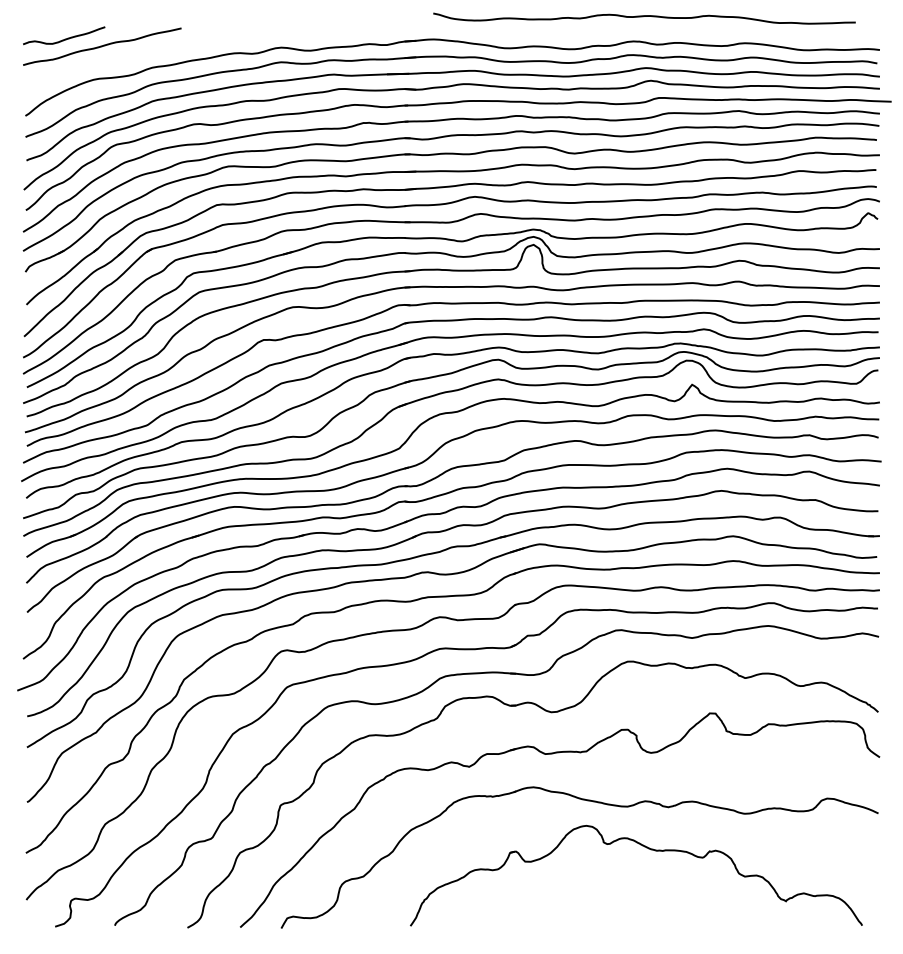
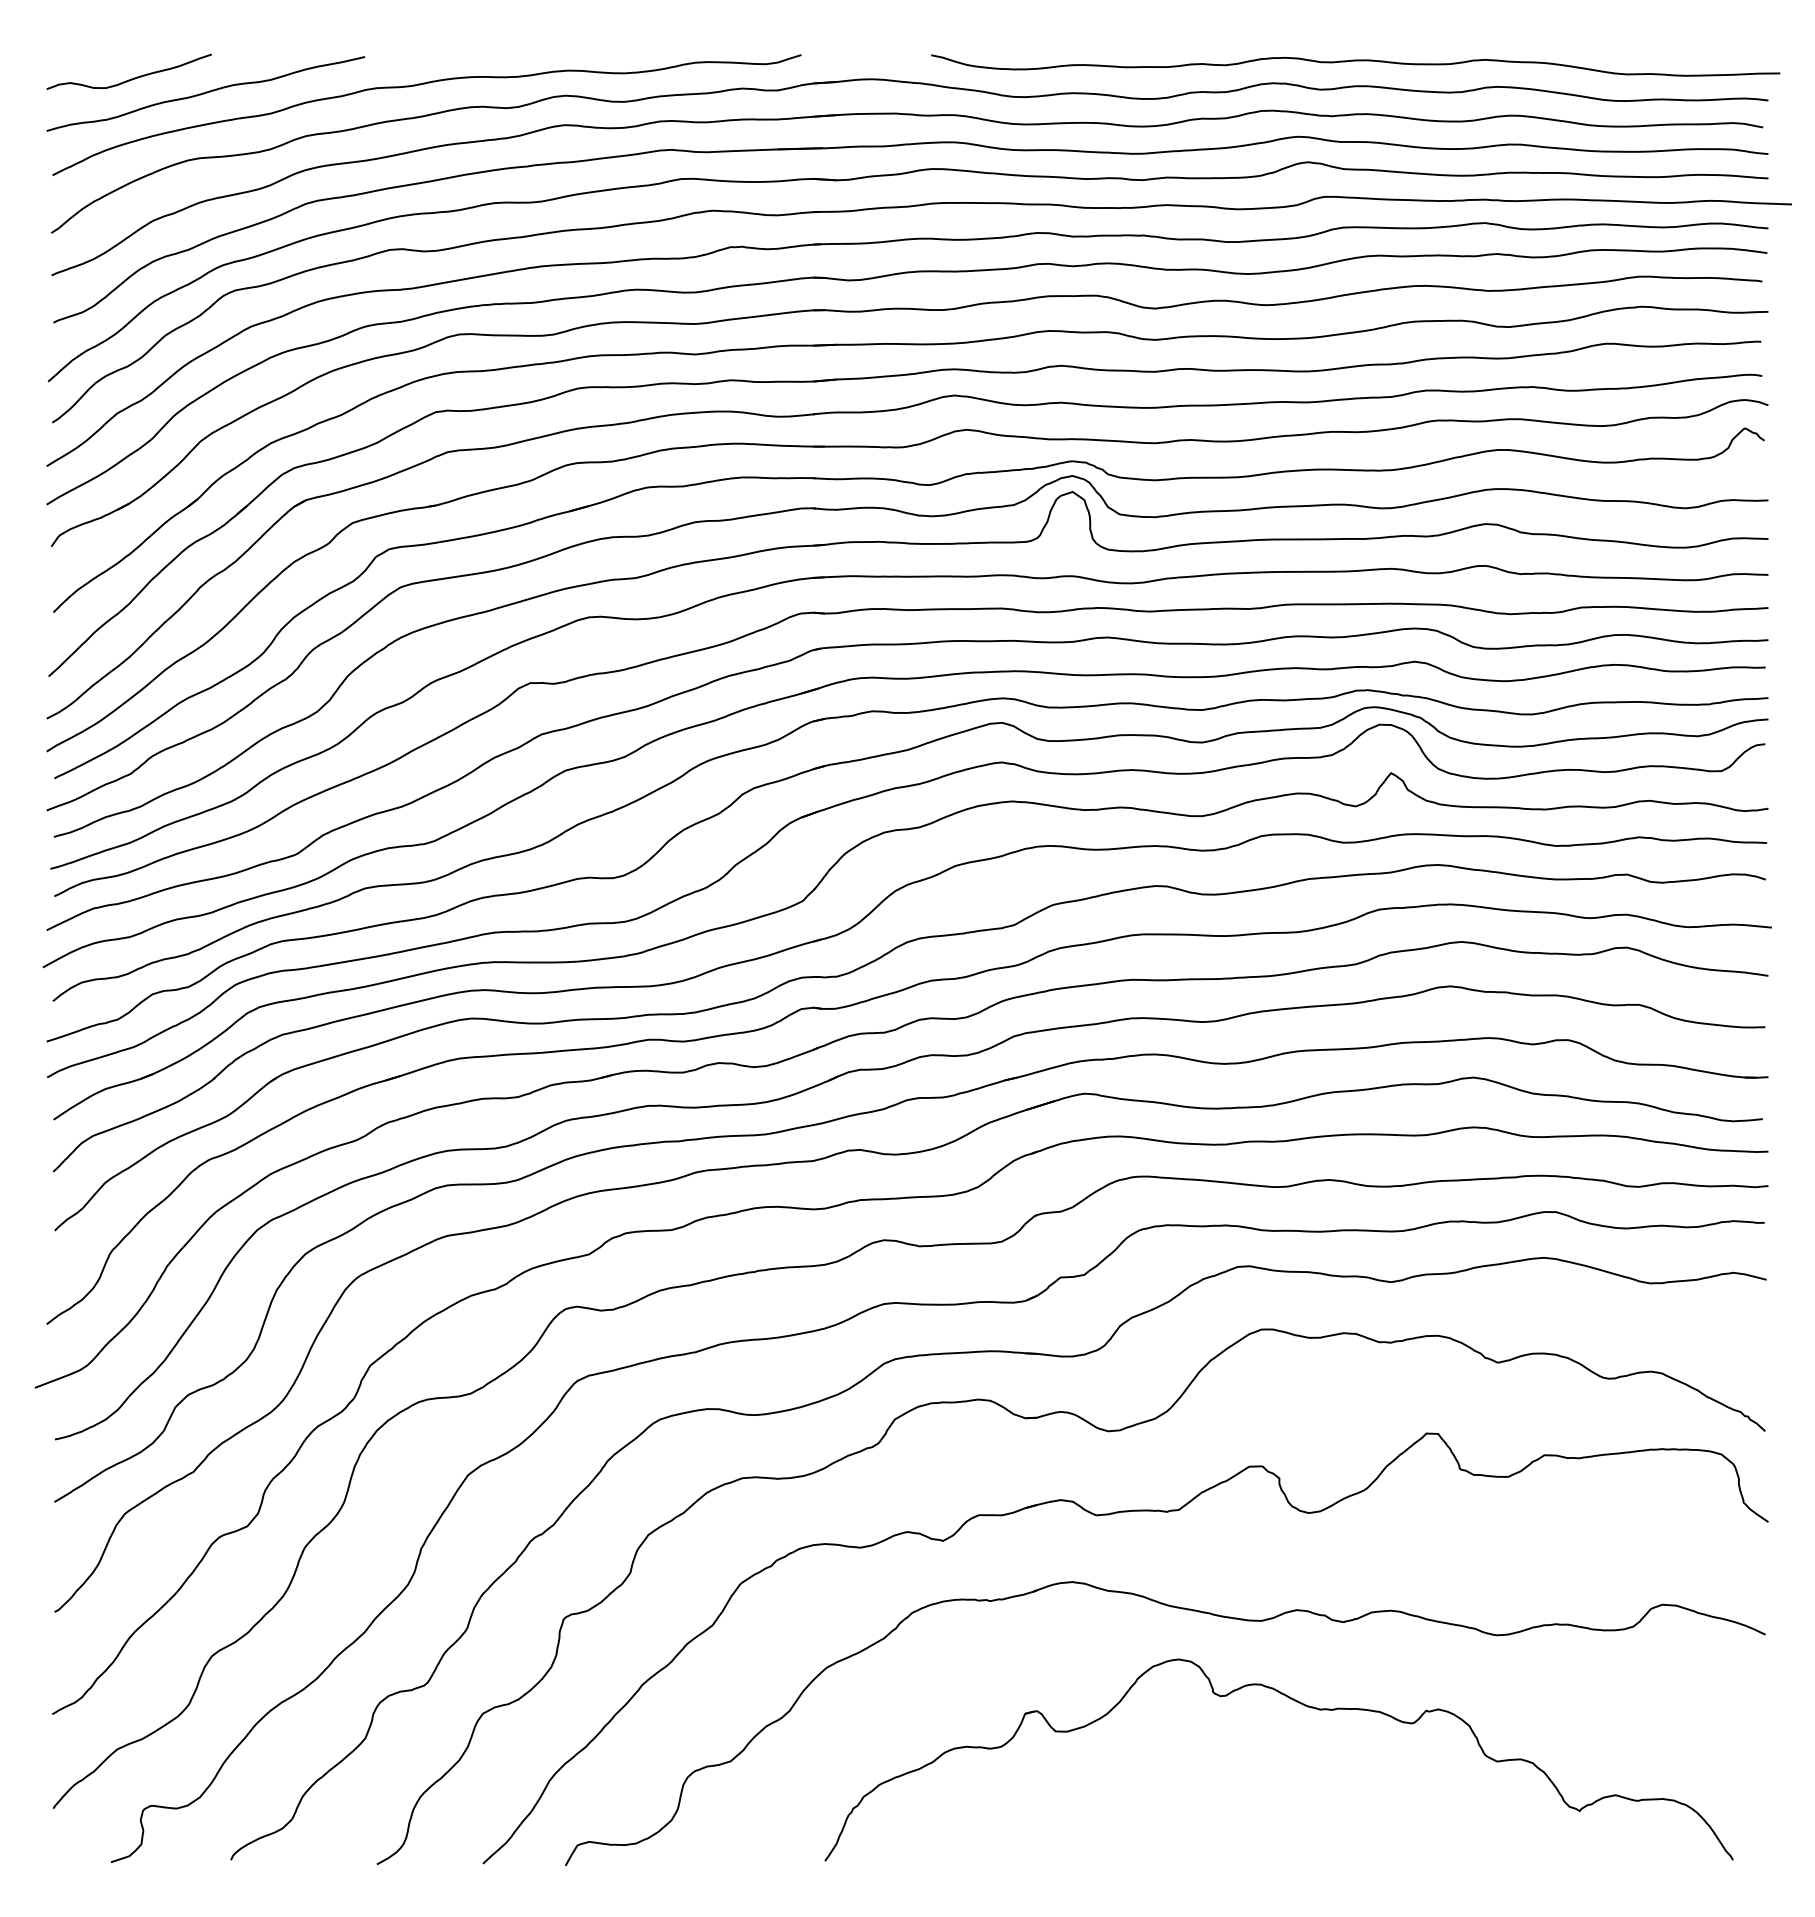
curve: (643, 17) -> (1353, 63), moved
curve: (207, 43) -> (417, 87), added

